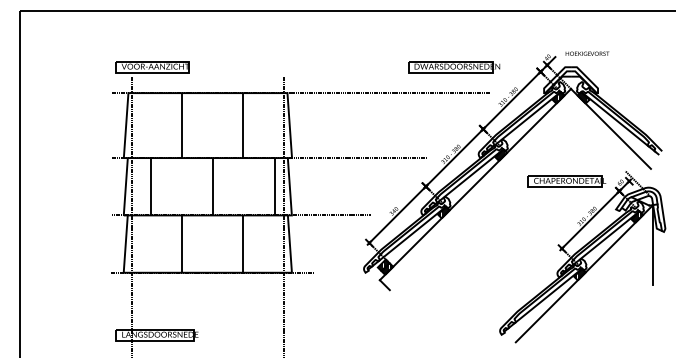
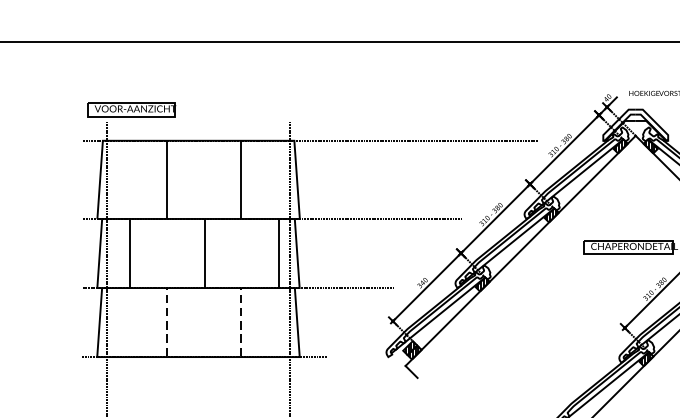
part: (454, 67) -> (495, 109), removed
line: (181, 243) -> (166, 321), solid -> dashed
line: (243, 243) -> (241, 321), solid -> dashed

